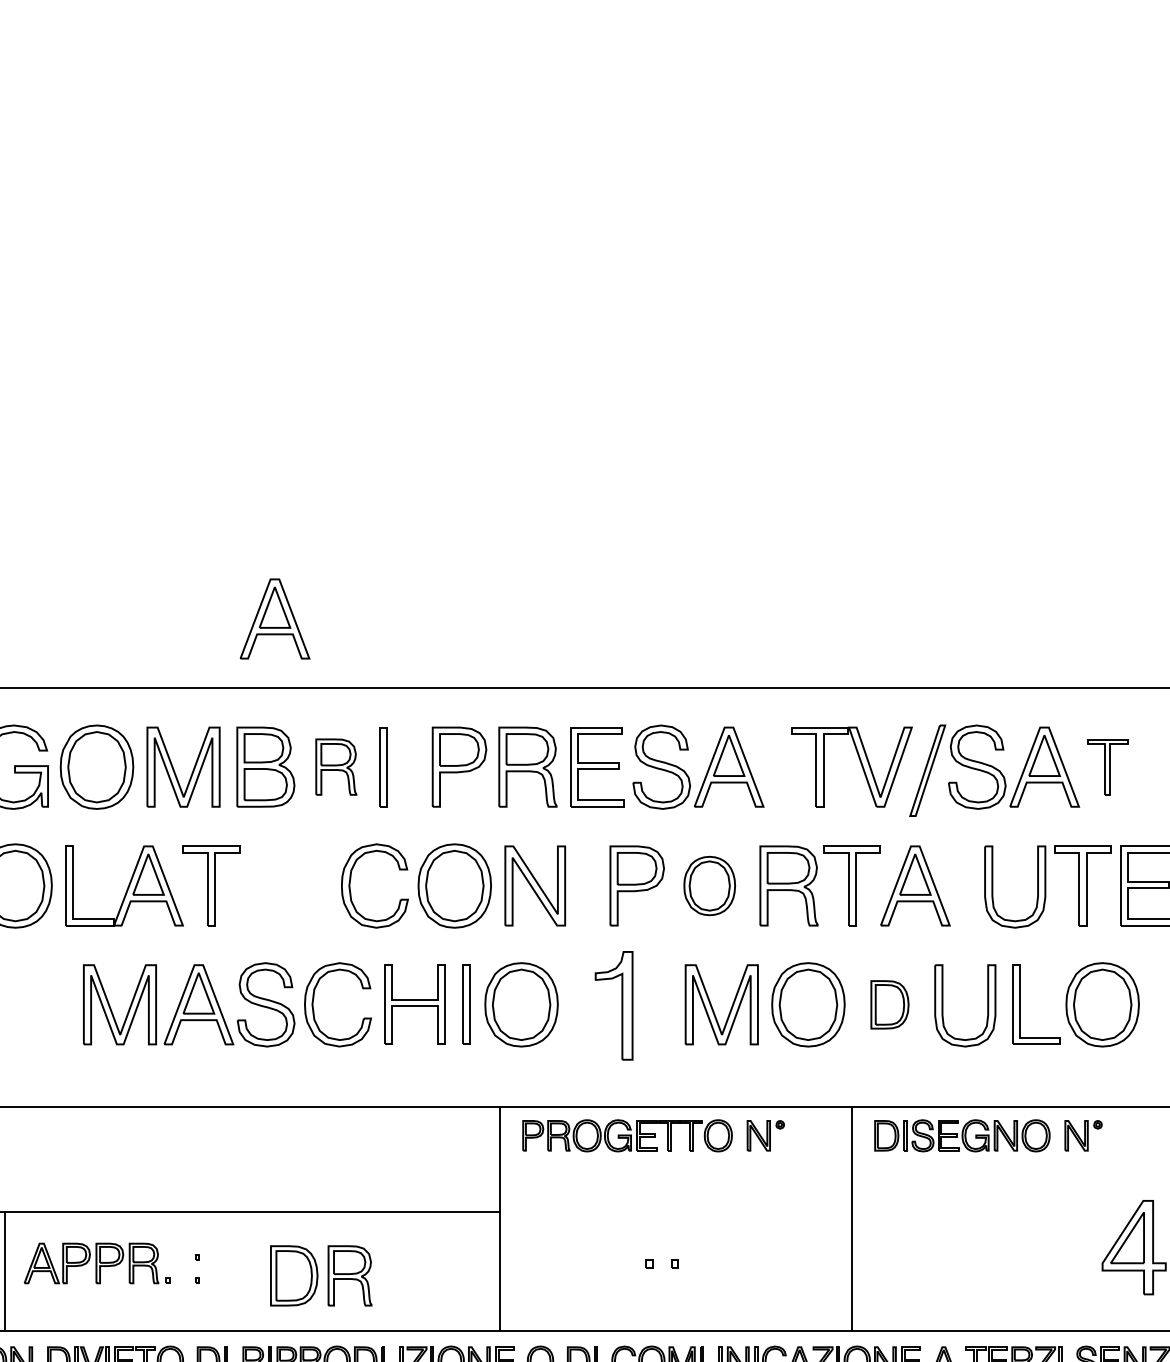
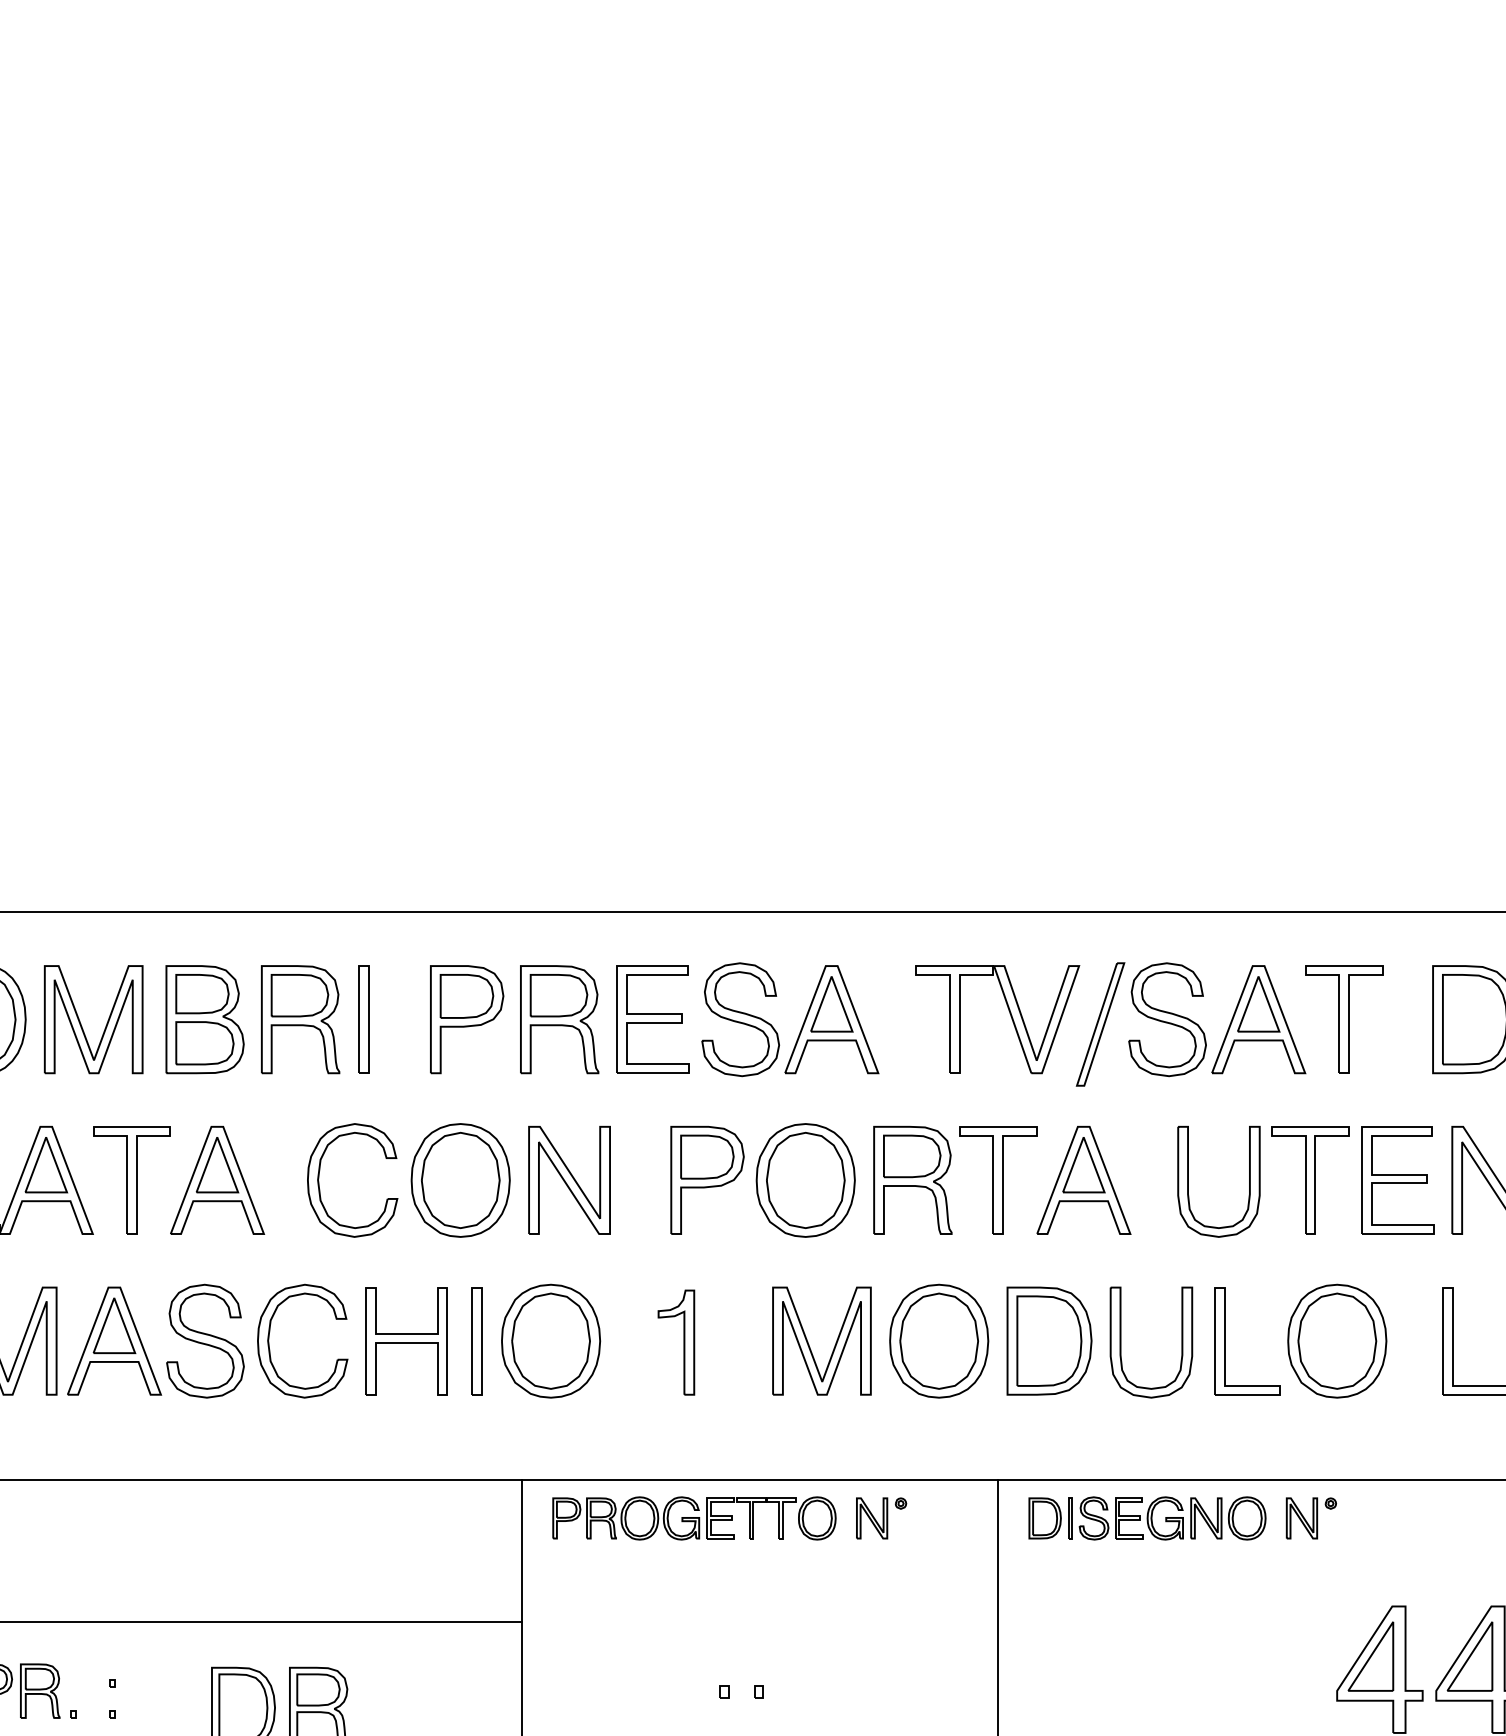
part: (275, 618) -> (218, 1179), moved
part: (335, 766) -> (299, 1018), size x1.43
part: (1107, 767) -> (1343, 1020), size x1.43
part: (709, 885) -> (805, 1179), size x1.43
part: (889, 1004) -> (1048, 1340), size x1.67
part: (614, 1005) -> (676, 1342), size x0.71

